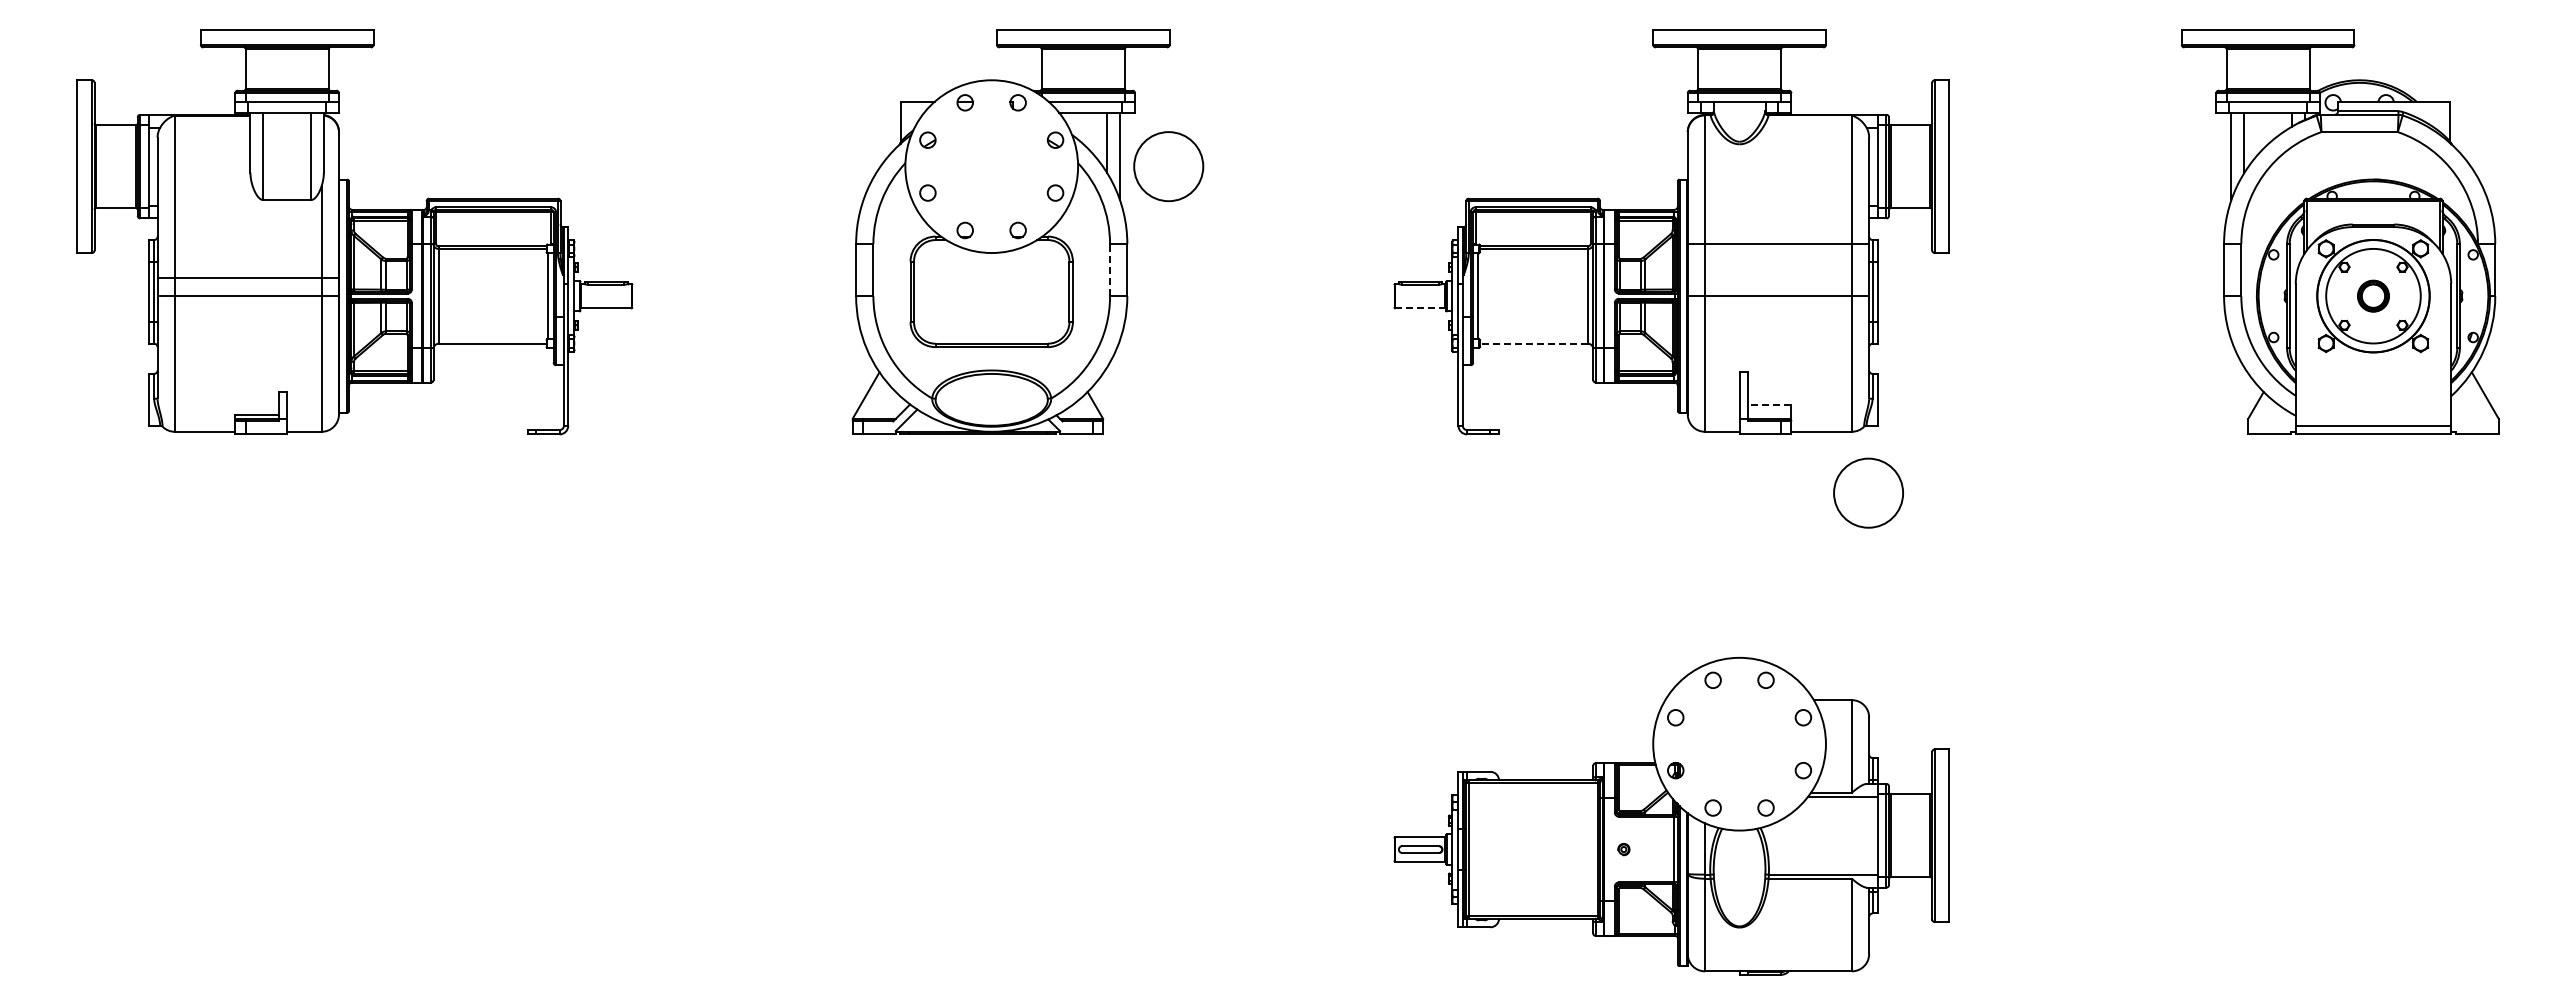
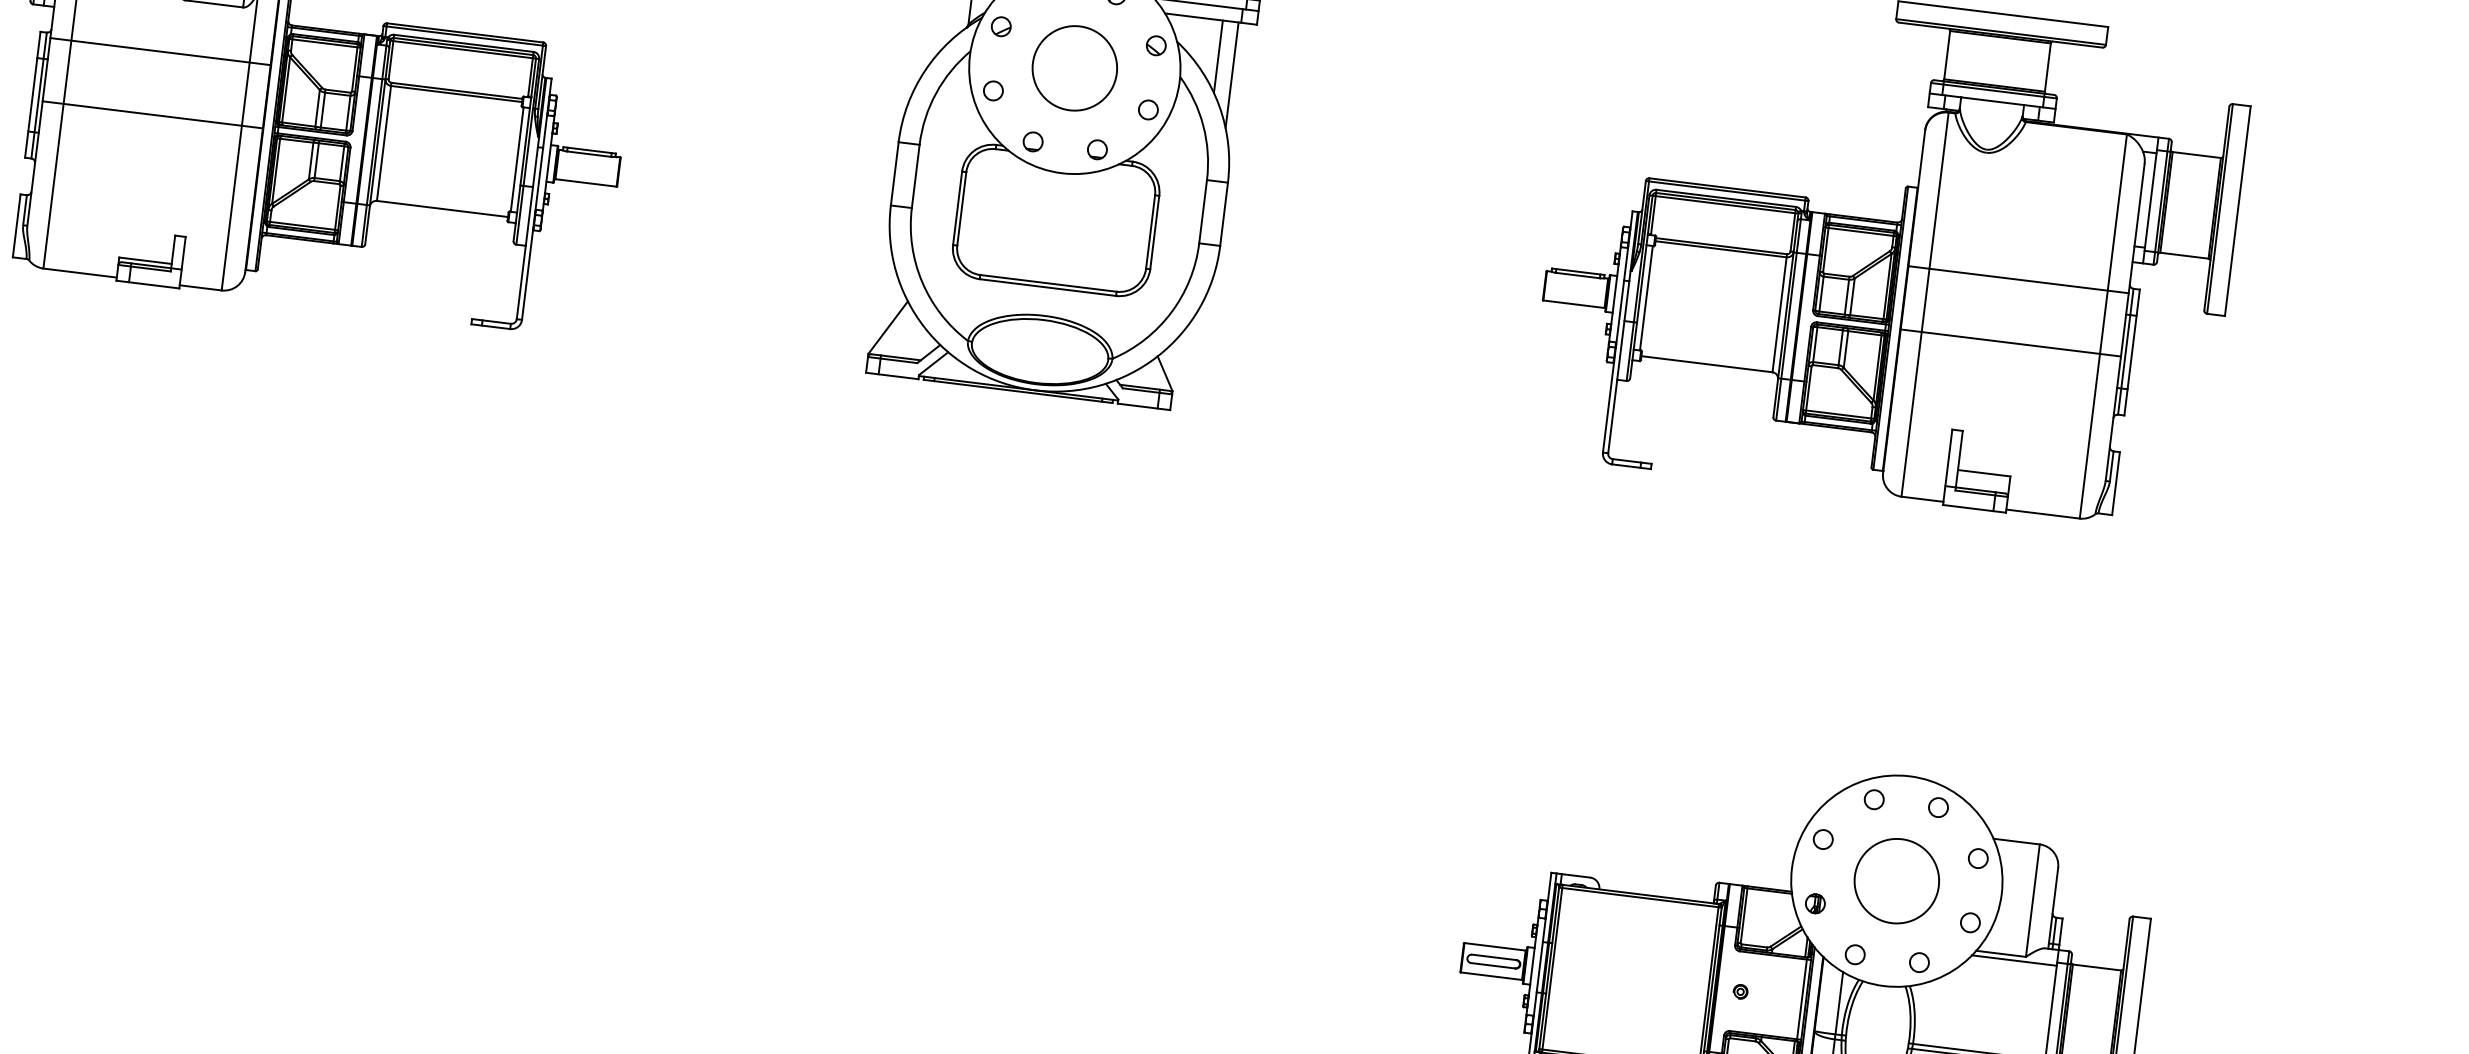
circle: (1168, 166) -> (1074, 68), moved
line: (1110, 269) -> (1203, 210), dashed -> solid
line: (247, 278) -> (159, 51), moved
line: (1420, 308) -> (1574, 304), dashed -> solid
line: (1534, 343) -> (1707, 364), dashed -> solid
line: (1769, 404) -> (1983, 473), dashed -> solid
circle: (1868, 492) -> (1896, 880), moved

